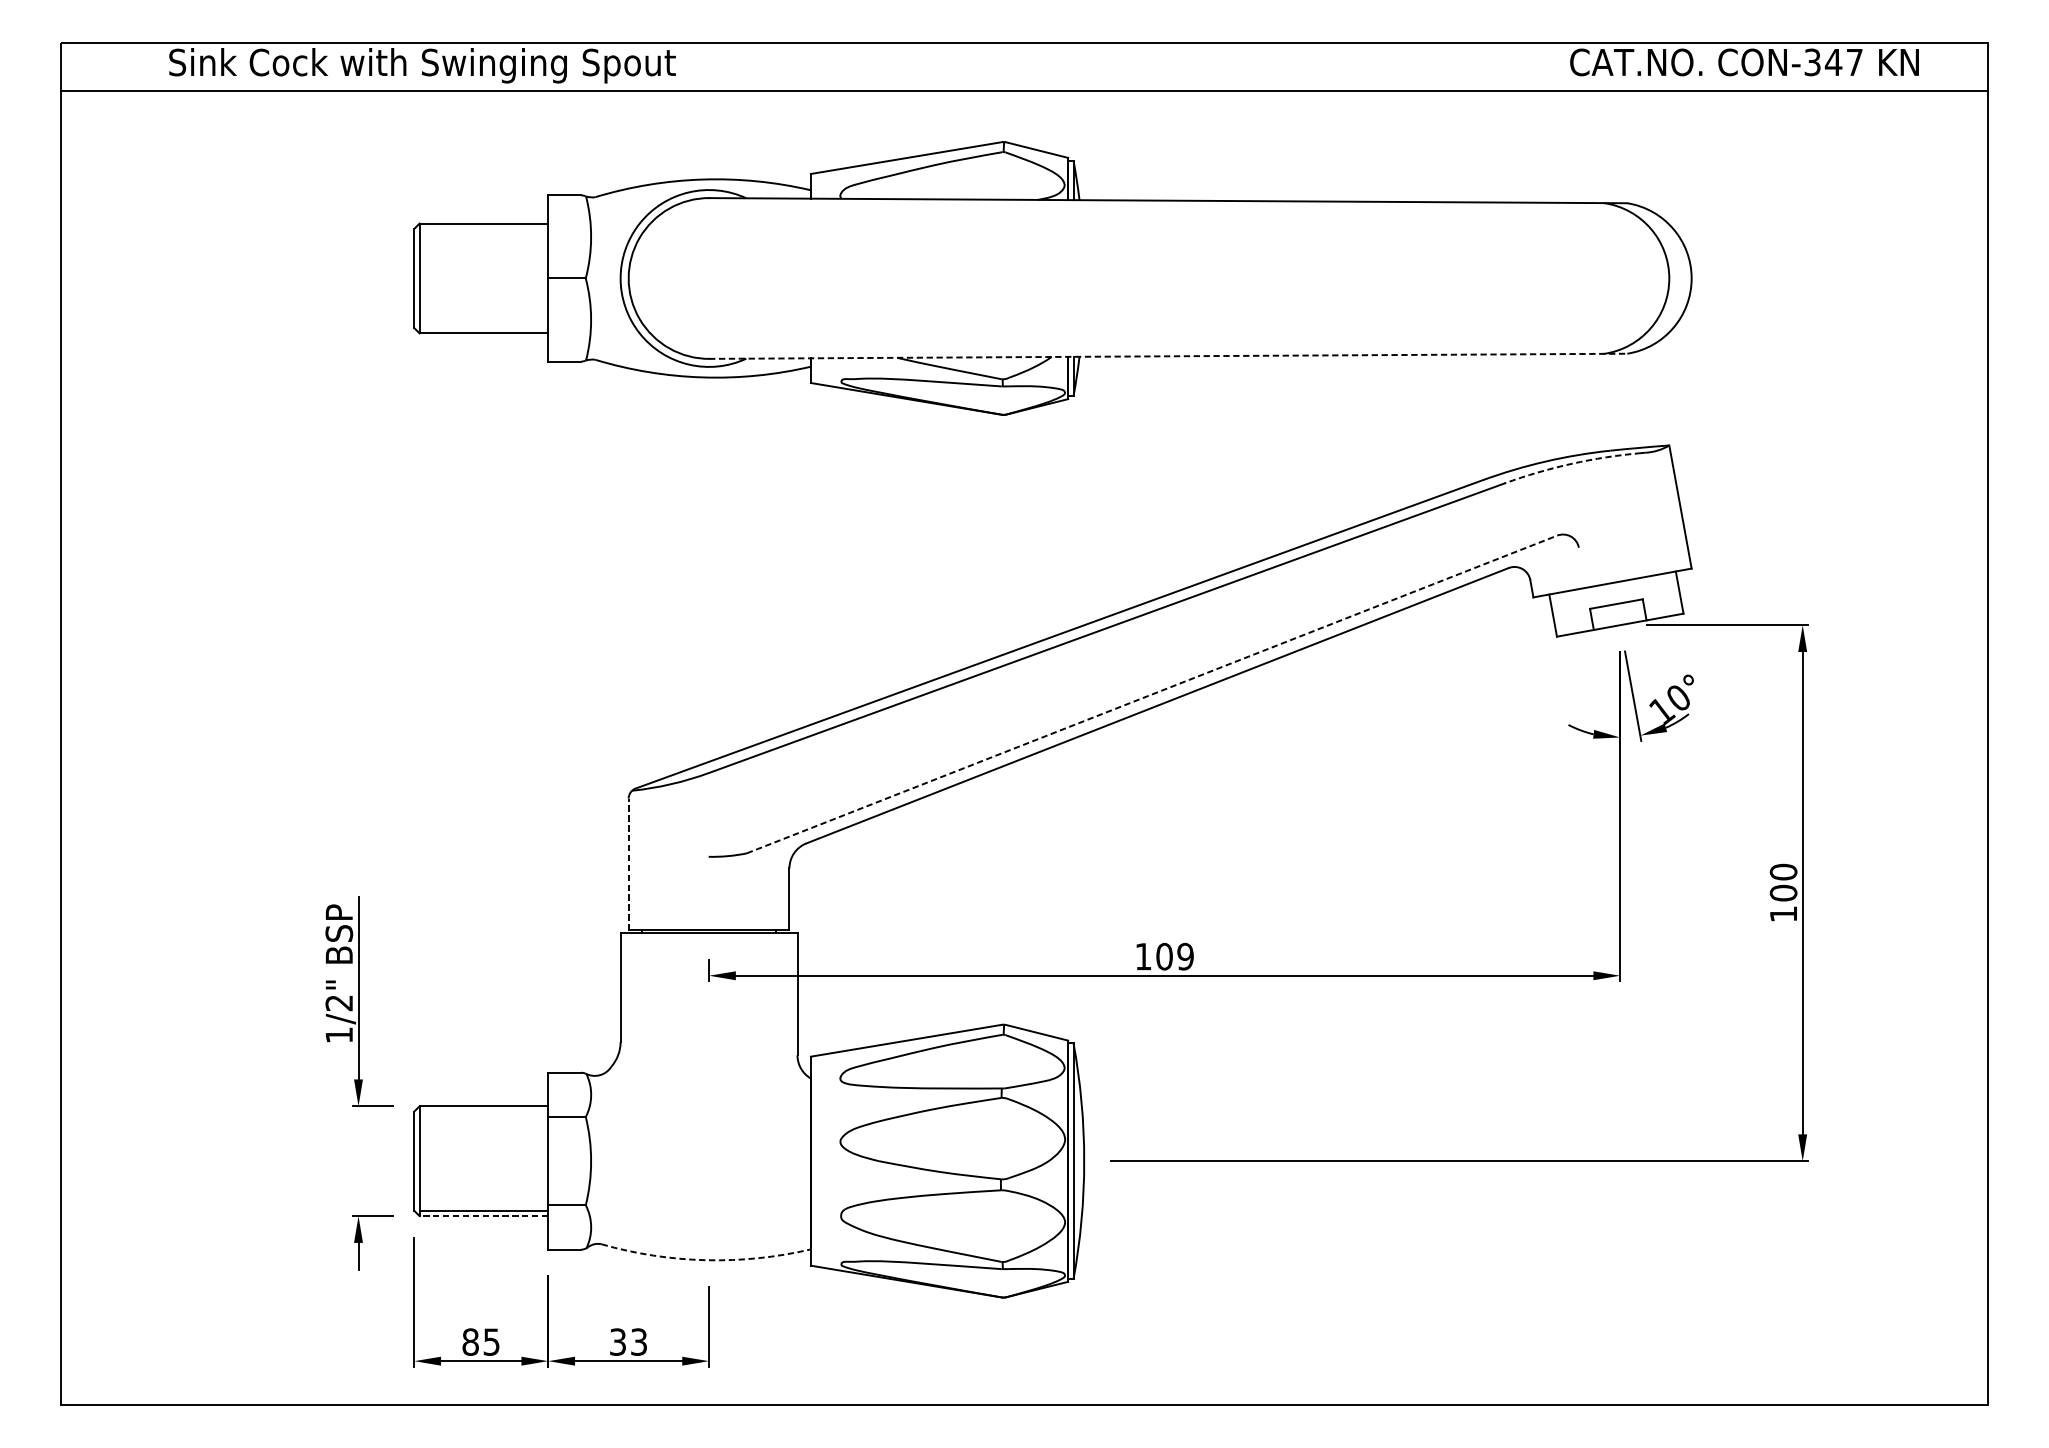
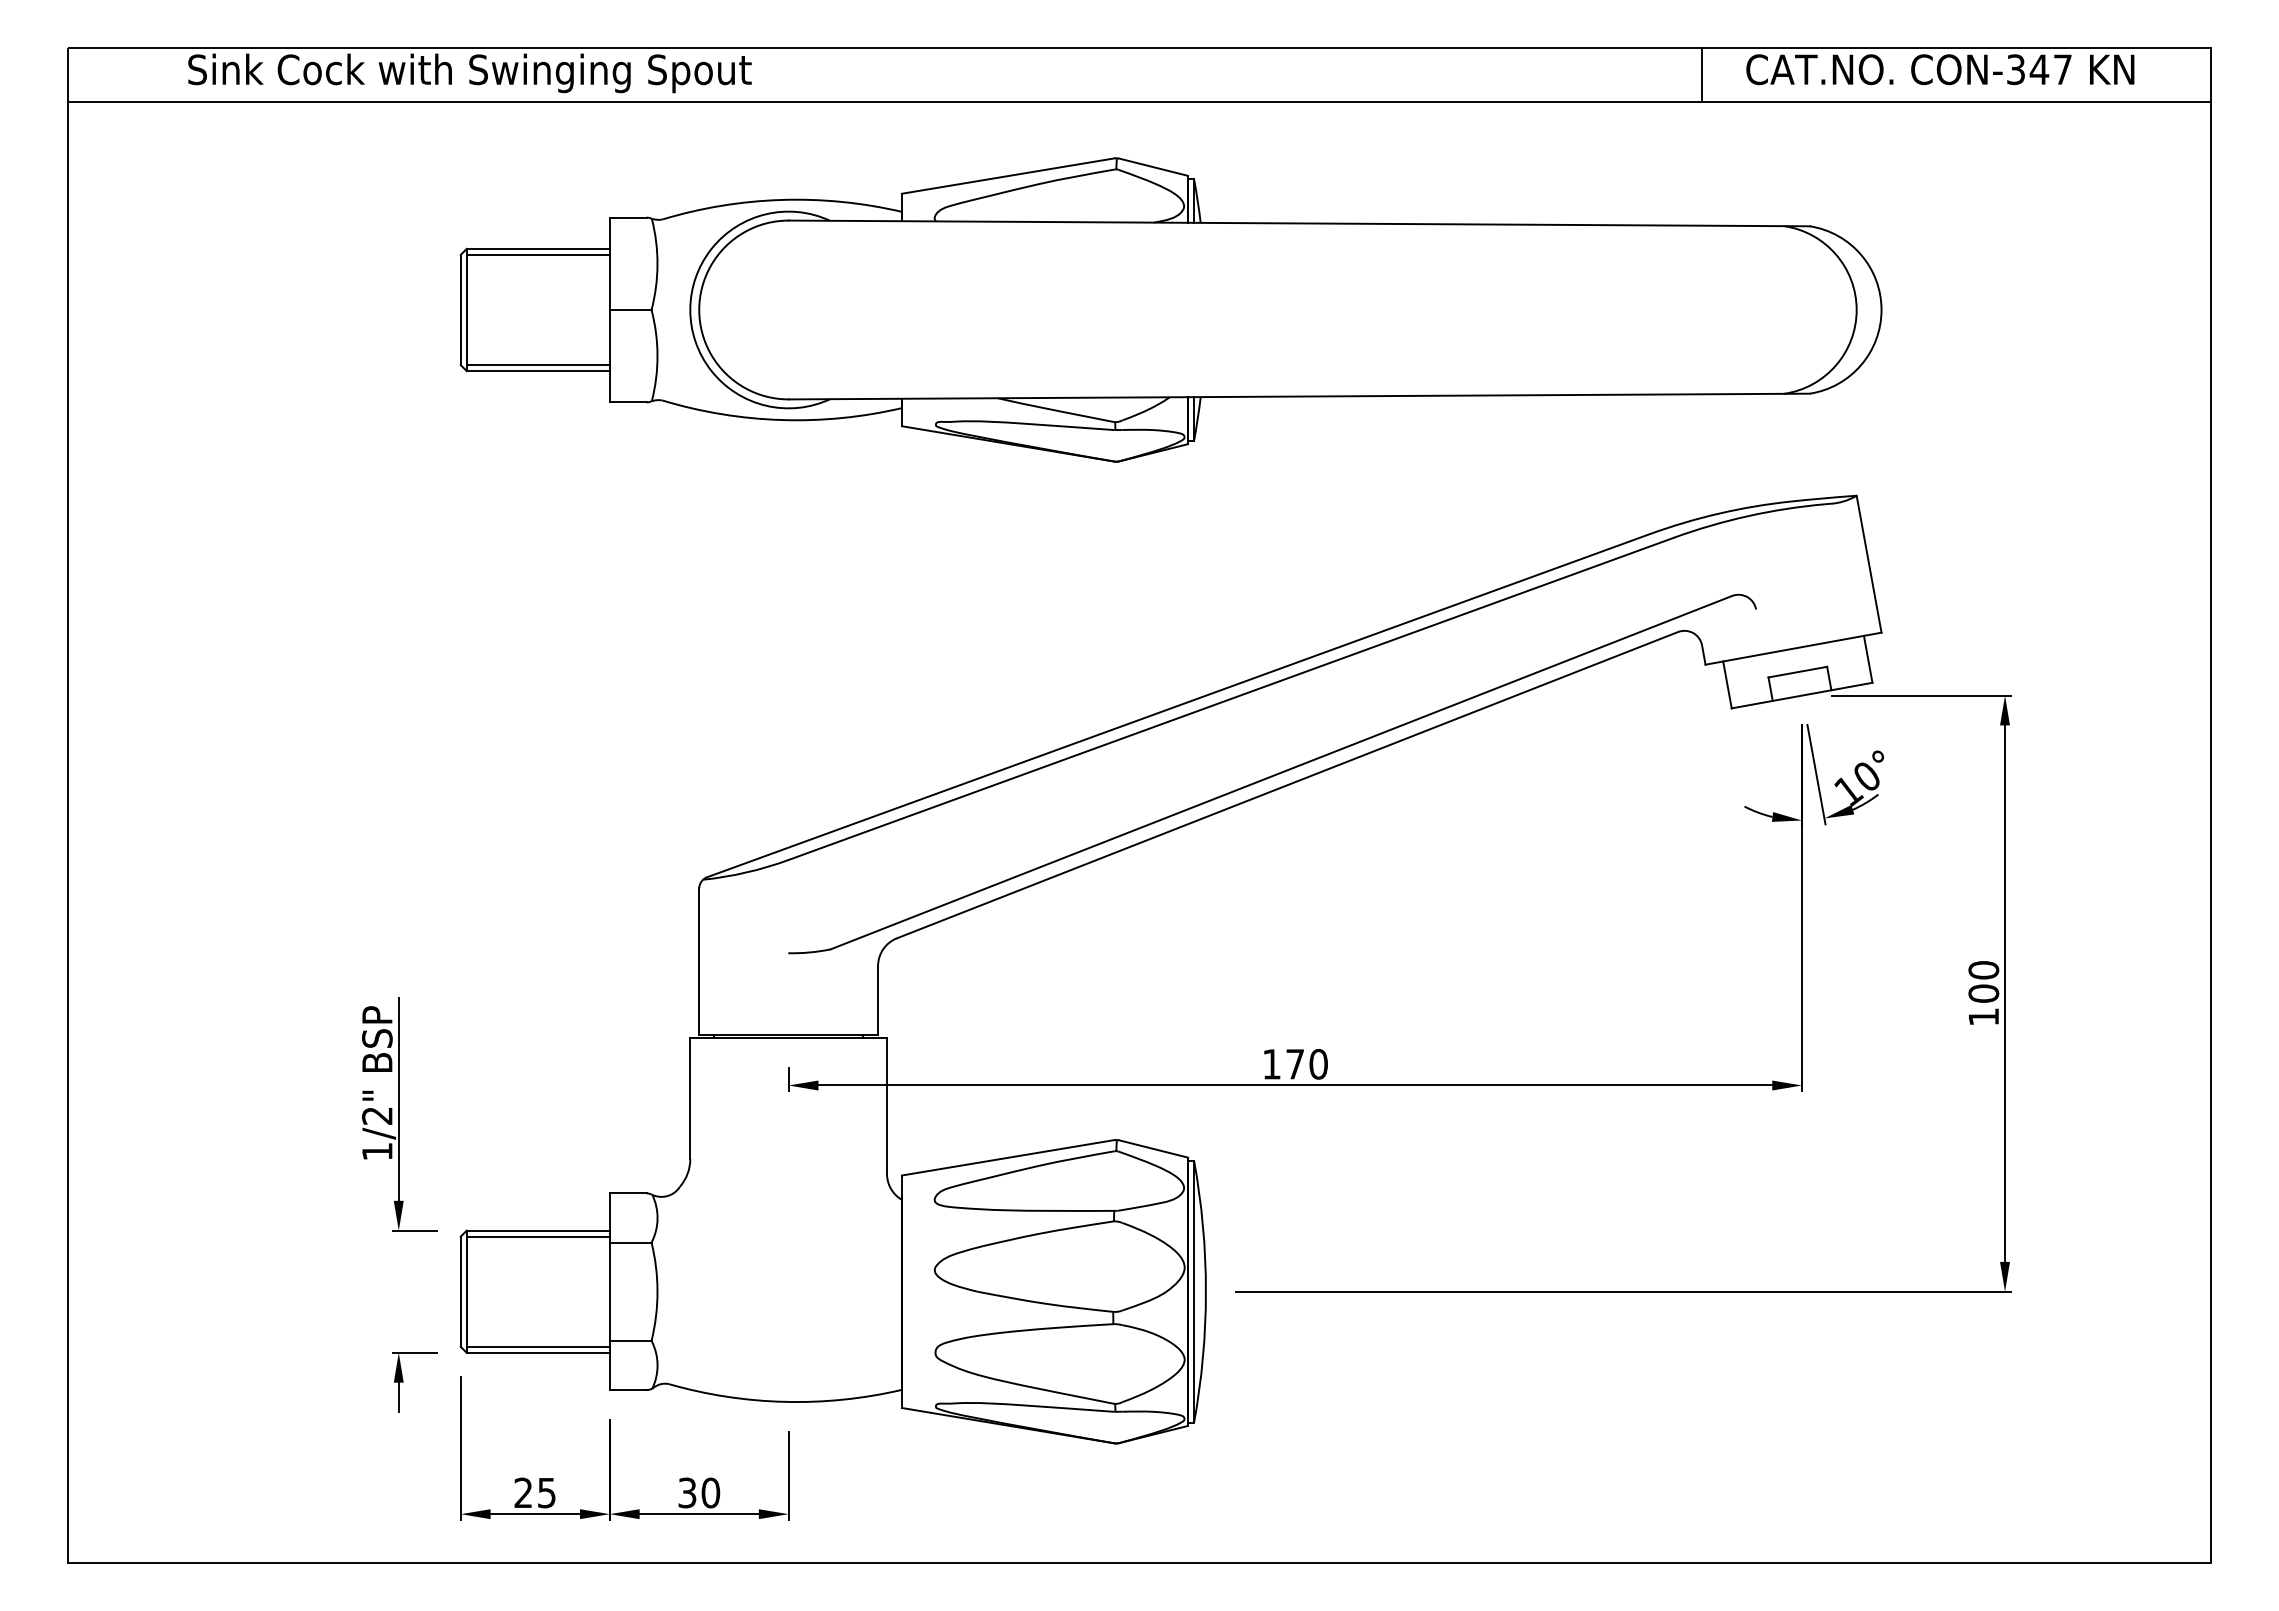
line: (1530, 66) -> (1702, 74), added
line: (483, 228) -> (537, 254), added
line: (483, 328) -> (537, 365), added
line: (1168, 356) -> (1299, 396), dashed -> solid
arc: (1572, 464) -> (1748, 516), dashed -> solid
line: (1152, 694) -> (1281, 772), dashed -> solid
line: (628, 864) -> (699, 961), dashed -> solid
text: (1174, 956) -> (1306, 1064), 109 -> 170
line: (483, 1111) -> (537, 1236), added
line: (484, 1215) -> (538, 1352), dashed -> solid
arc: (706, 1259) -> (785, 1401), dashed -> solid
text: (470, 1341) -> (523, 1492), 85 -> 25
text: (638, 1341) -> (710, 1492), 33 -> 30

